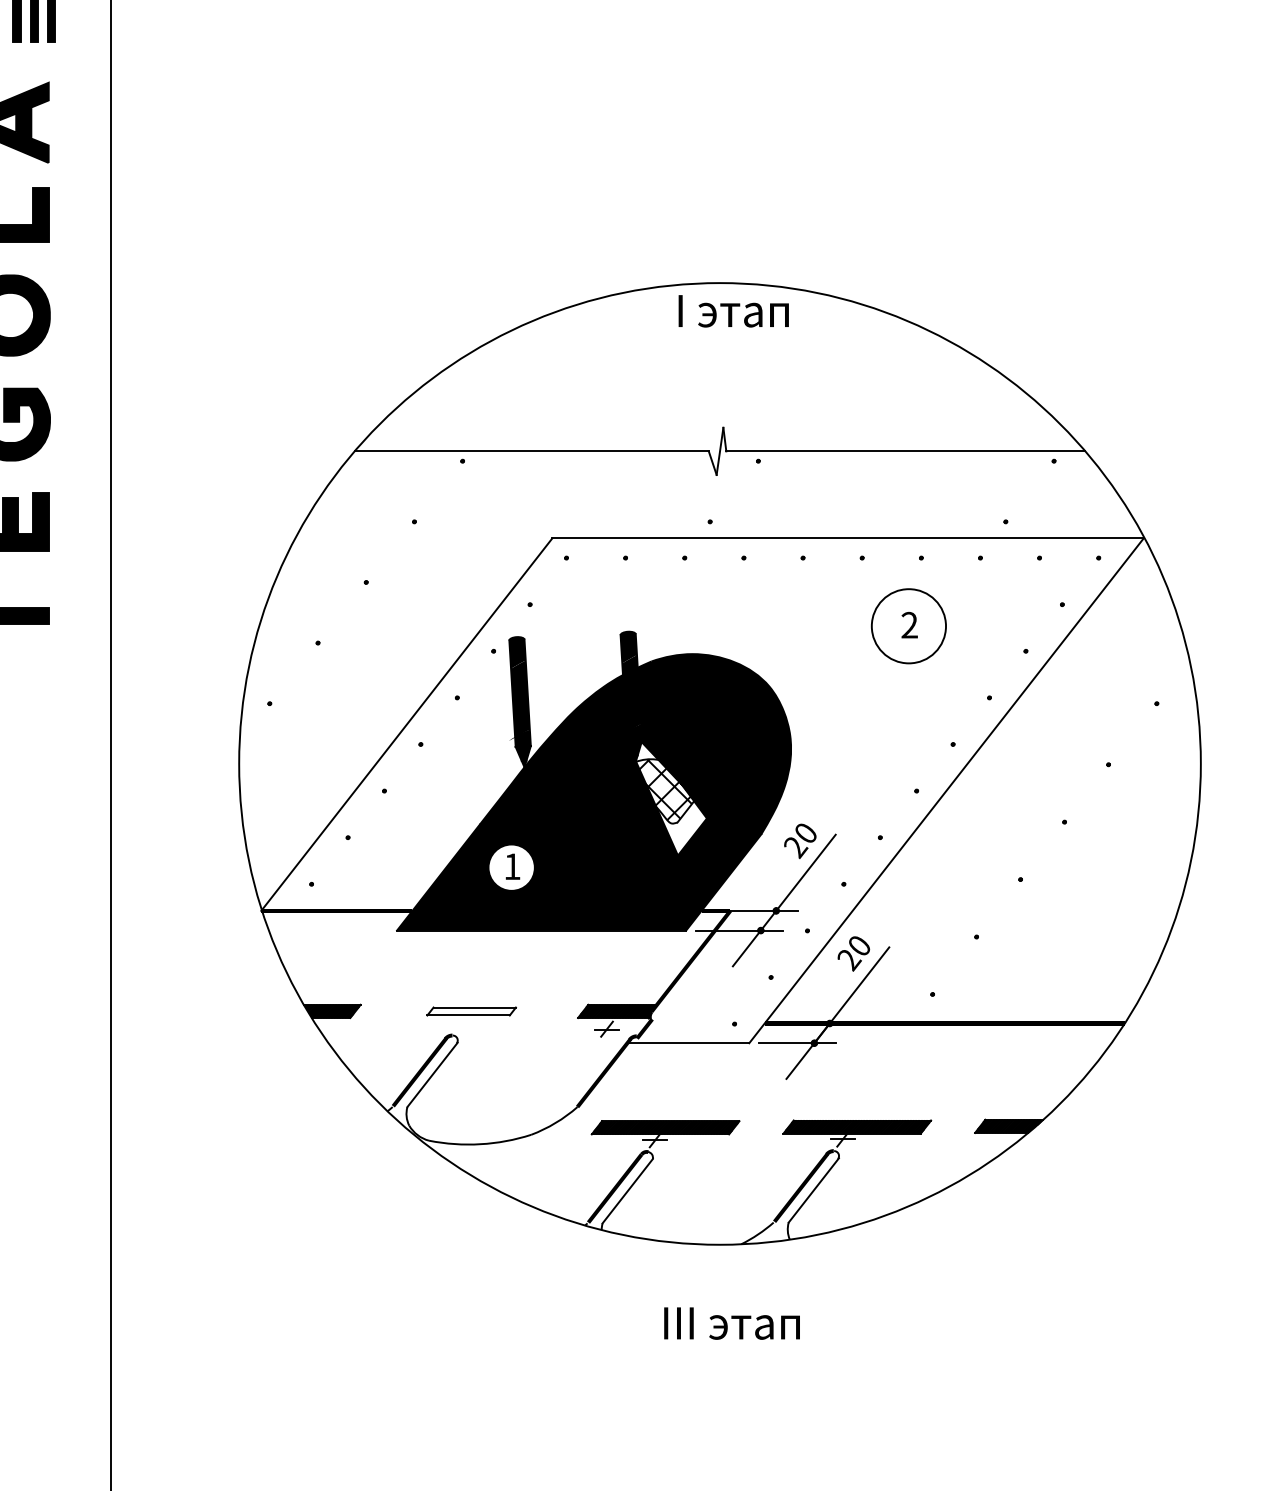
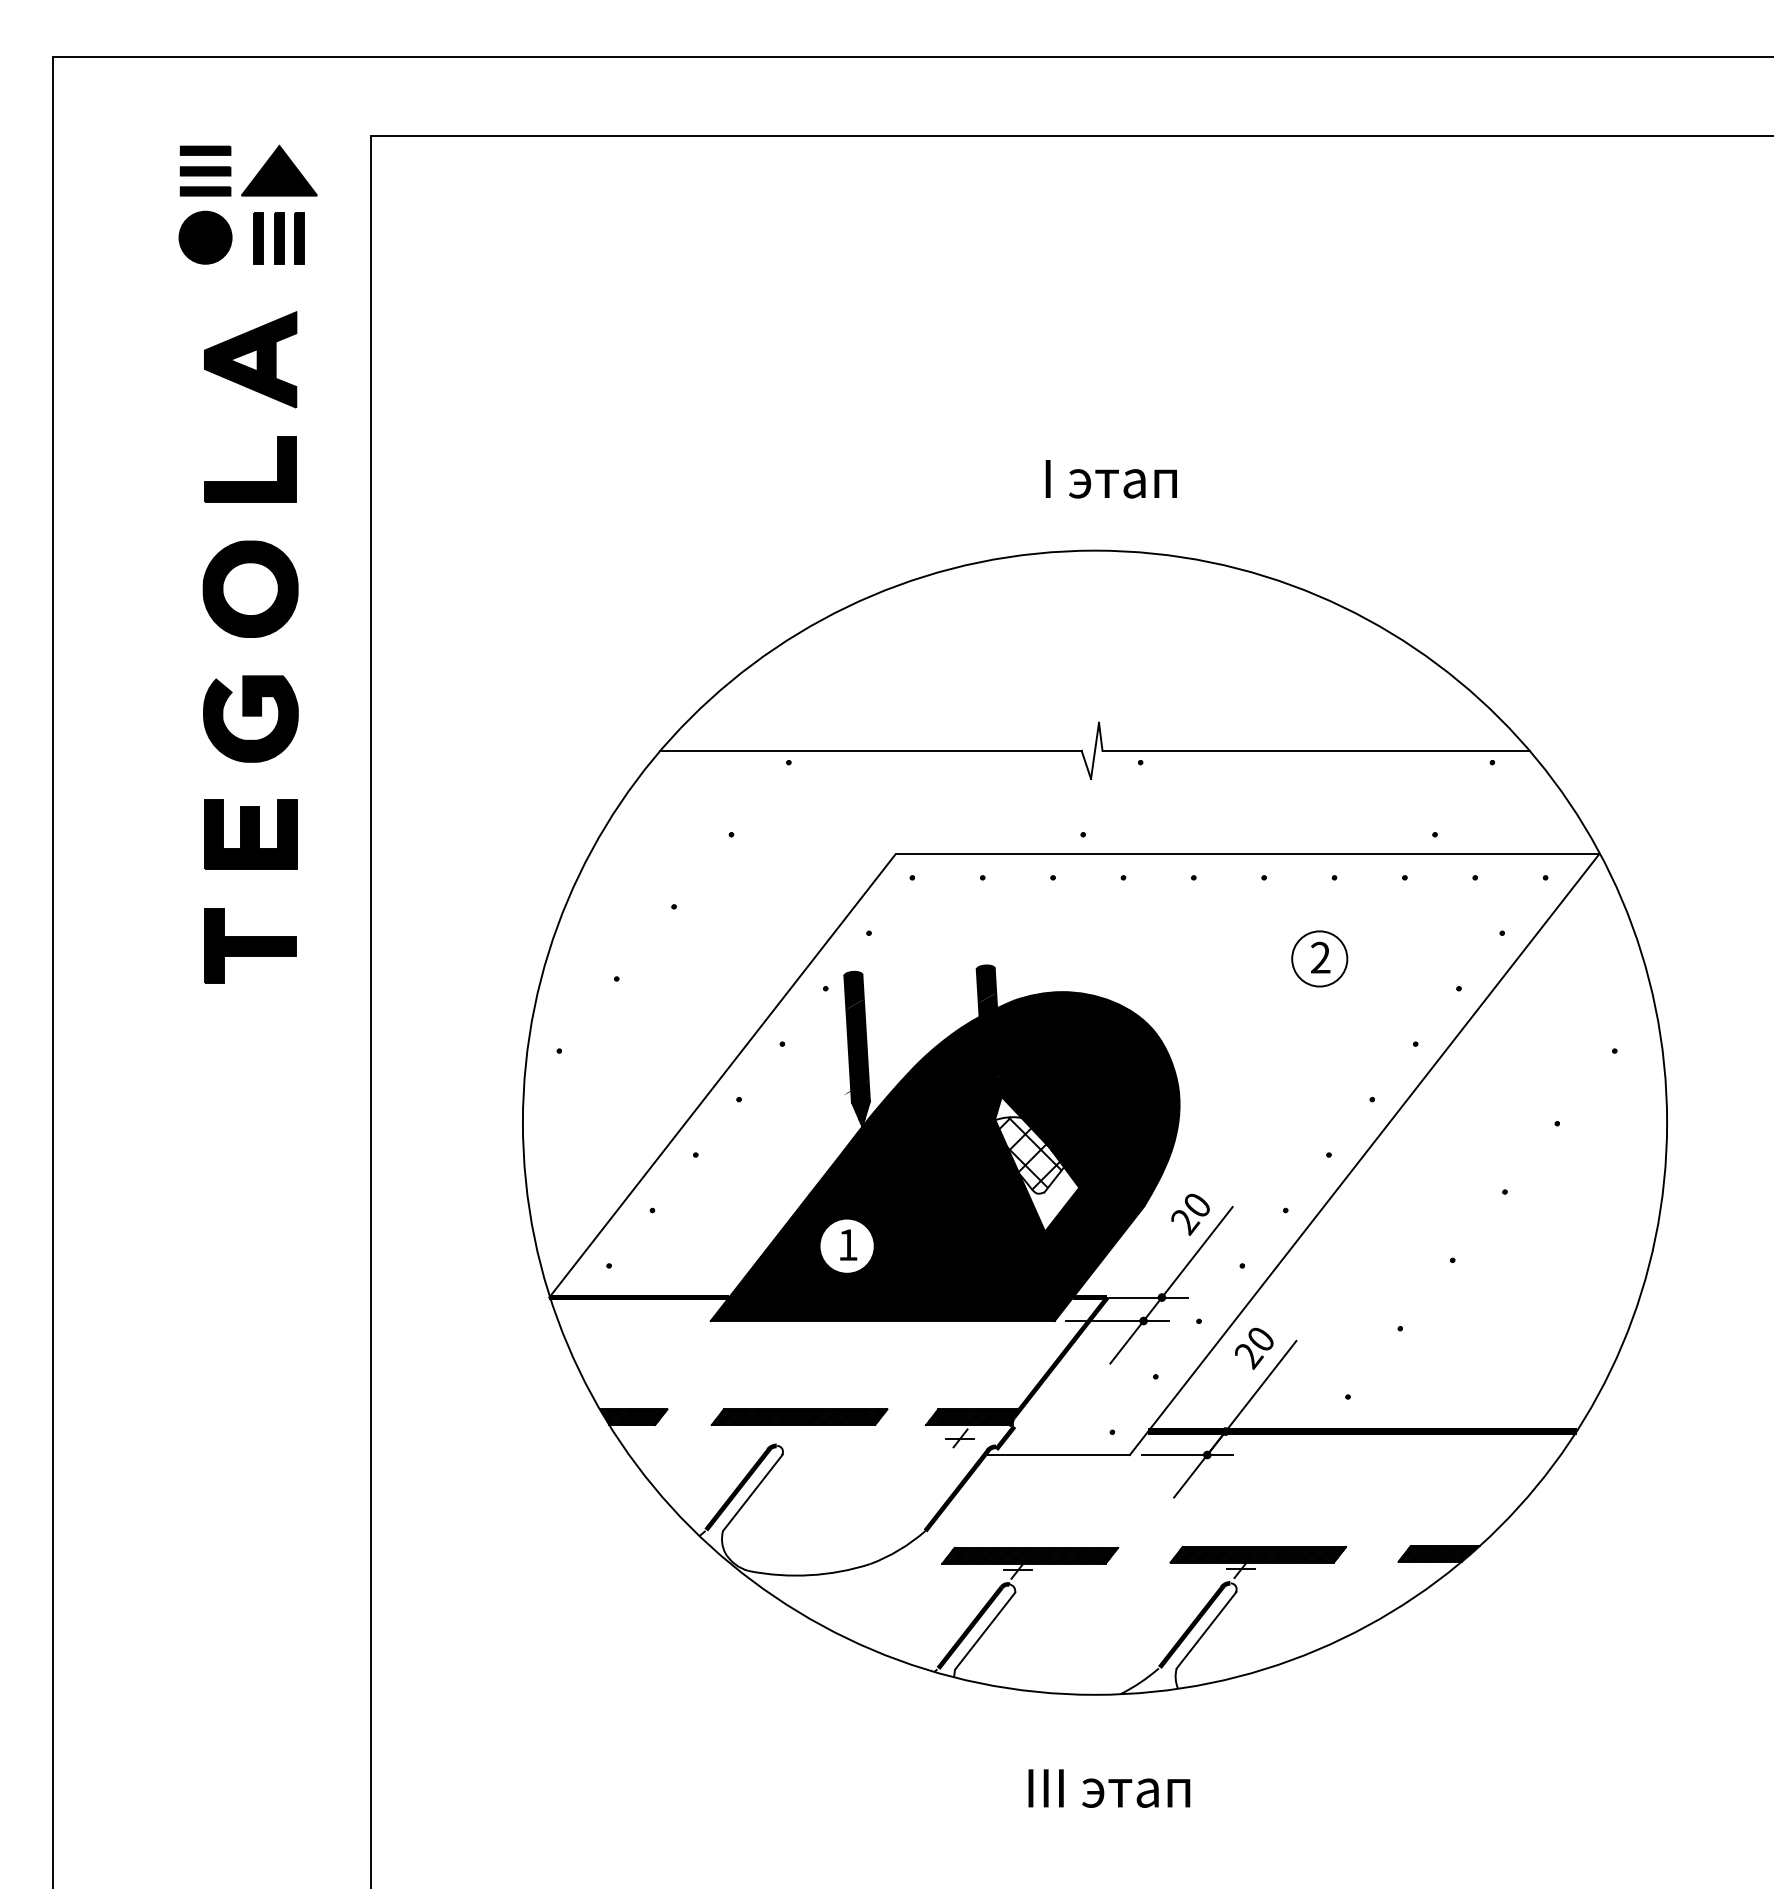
text: (733, 311) -> (1110, 479), moved
circle: (908, 625) -> (1319, 958), size x0.62
part: (471, 1011) -> (799, 1417), size x1.67

